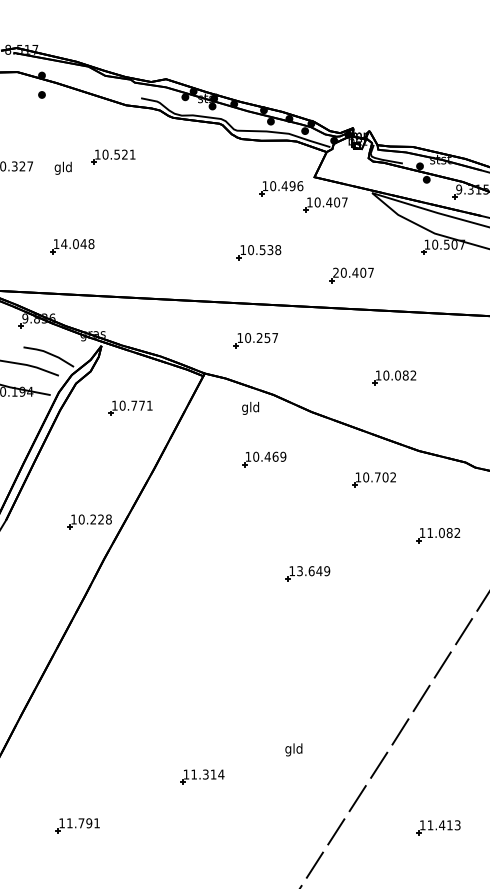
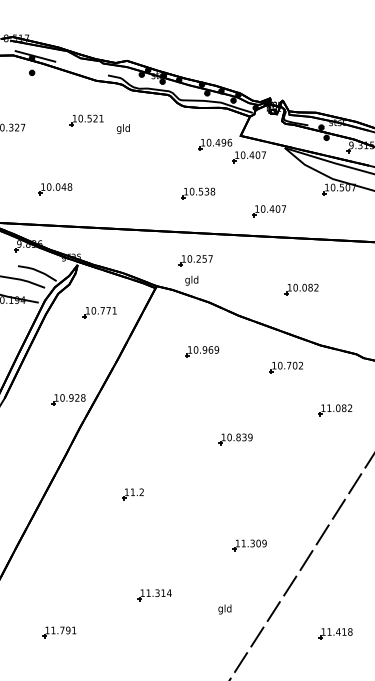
line: (46, 73) -> (35, 56), added
text: (62, 167) -> (122, 128), moved
text: (64, 244) -> (49, 187), 14.048 -> 10.048
text: (335, 272) -> (256, 208), 20.407 -> 10.407
text: (250, 407) -> (191, 280), moved
text: (267, 456) -> (204, 349), 10.469 -> 10.969
text: (93, 519) -> (71, 397), 10.228 -> 10.928
text: (309, 571) -> (236, 437), 13.649 -> 10.839
part: (173, 645) -> (132, 494), added
part: (326, 711) -> (249, 544), added
text: (293, 749) -> (224, 609), moved
text: (457, 825) -> (350, 632), 11.413 -> 11.418

